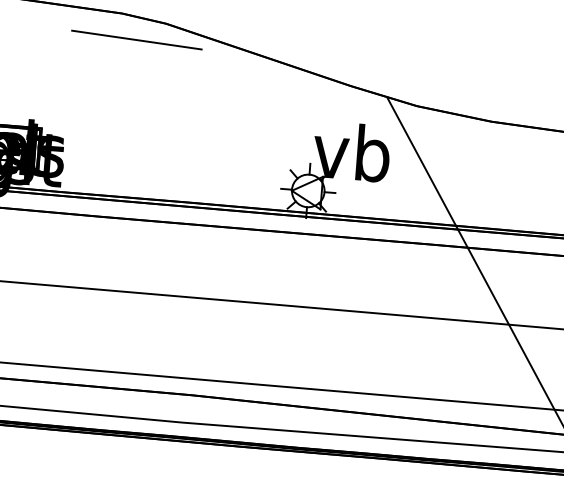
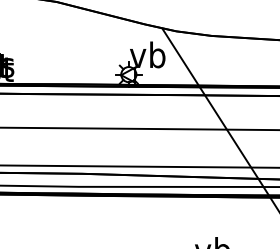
line: (136, 39) -> (43, 10), removed

